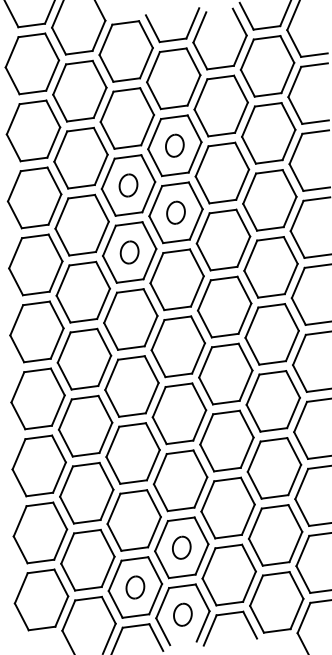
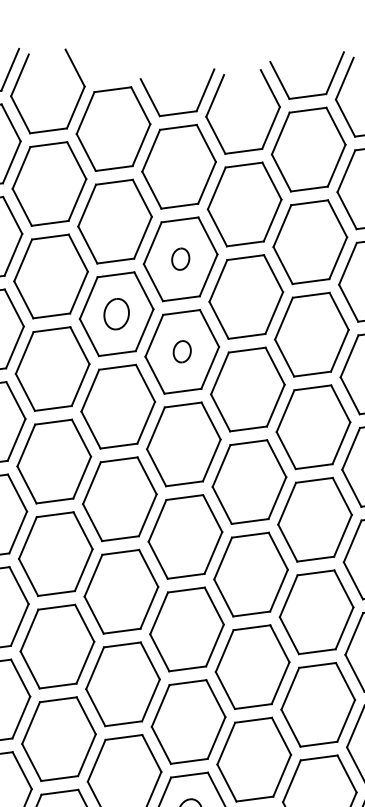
part: (174, 145) -> (180, 258), size x0.7
part: (175, 212) -> (181, 351), size x0.7
part: (129, 252) -> (118, 406), removed

